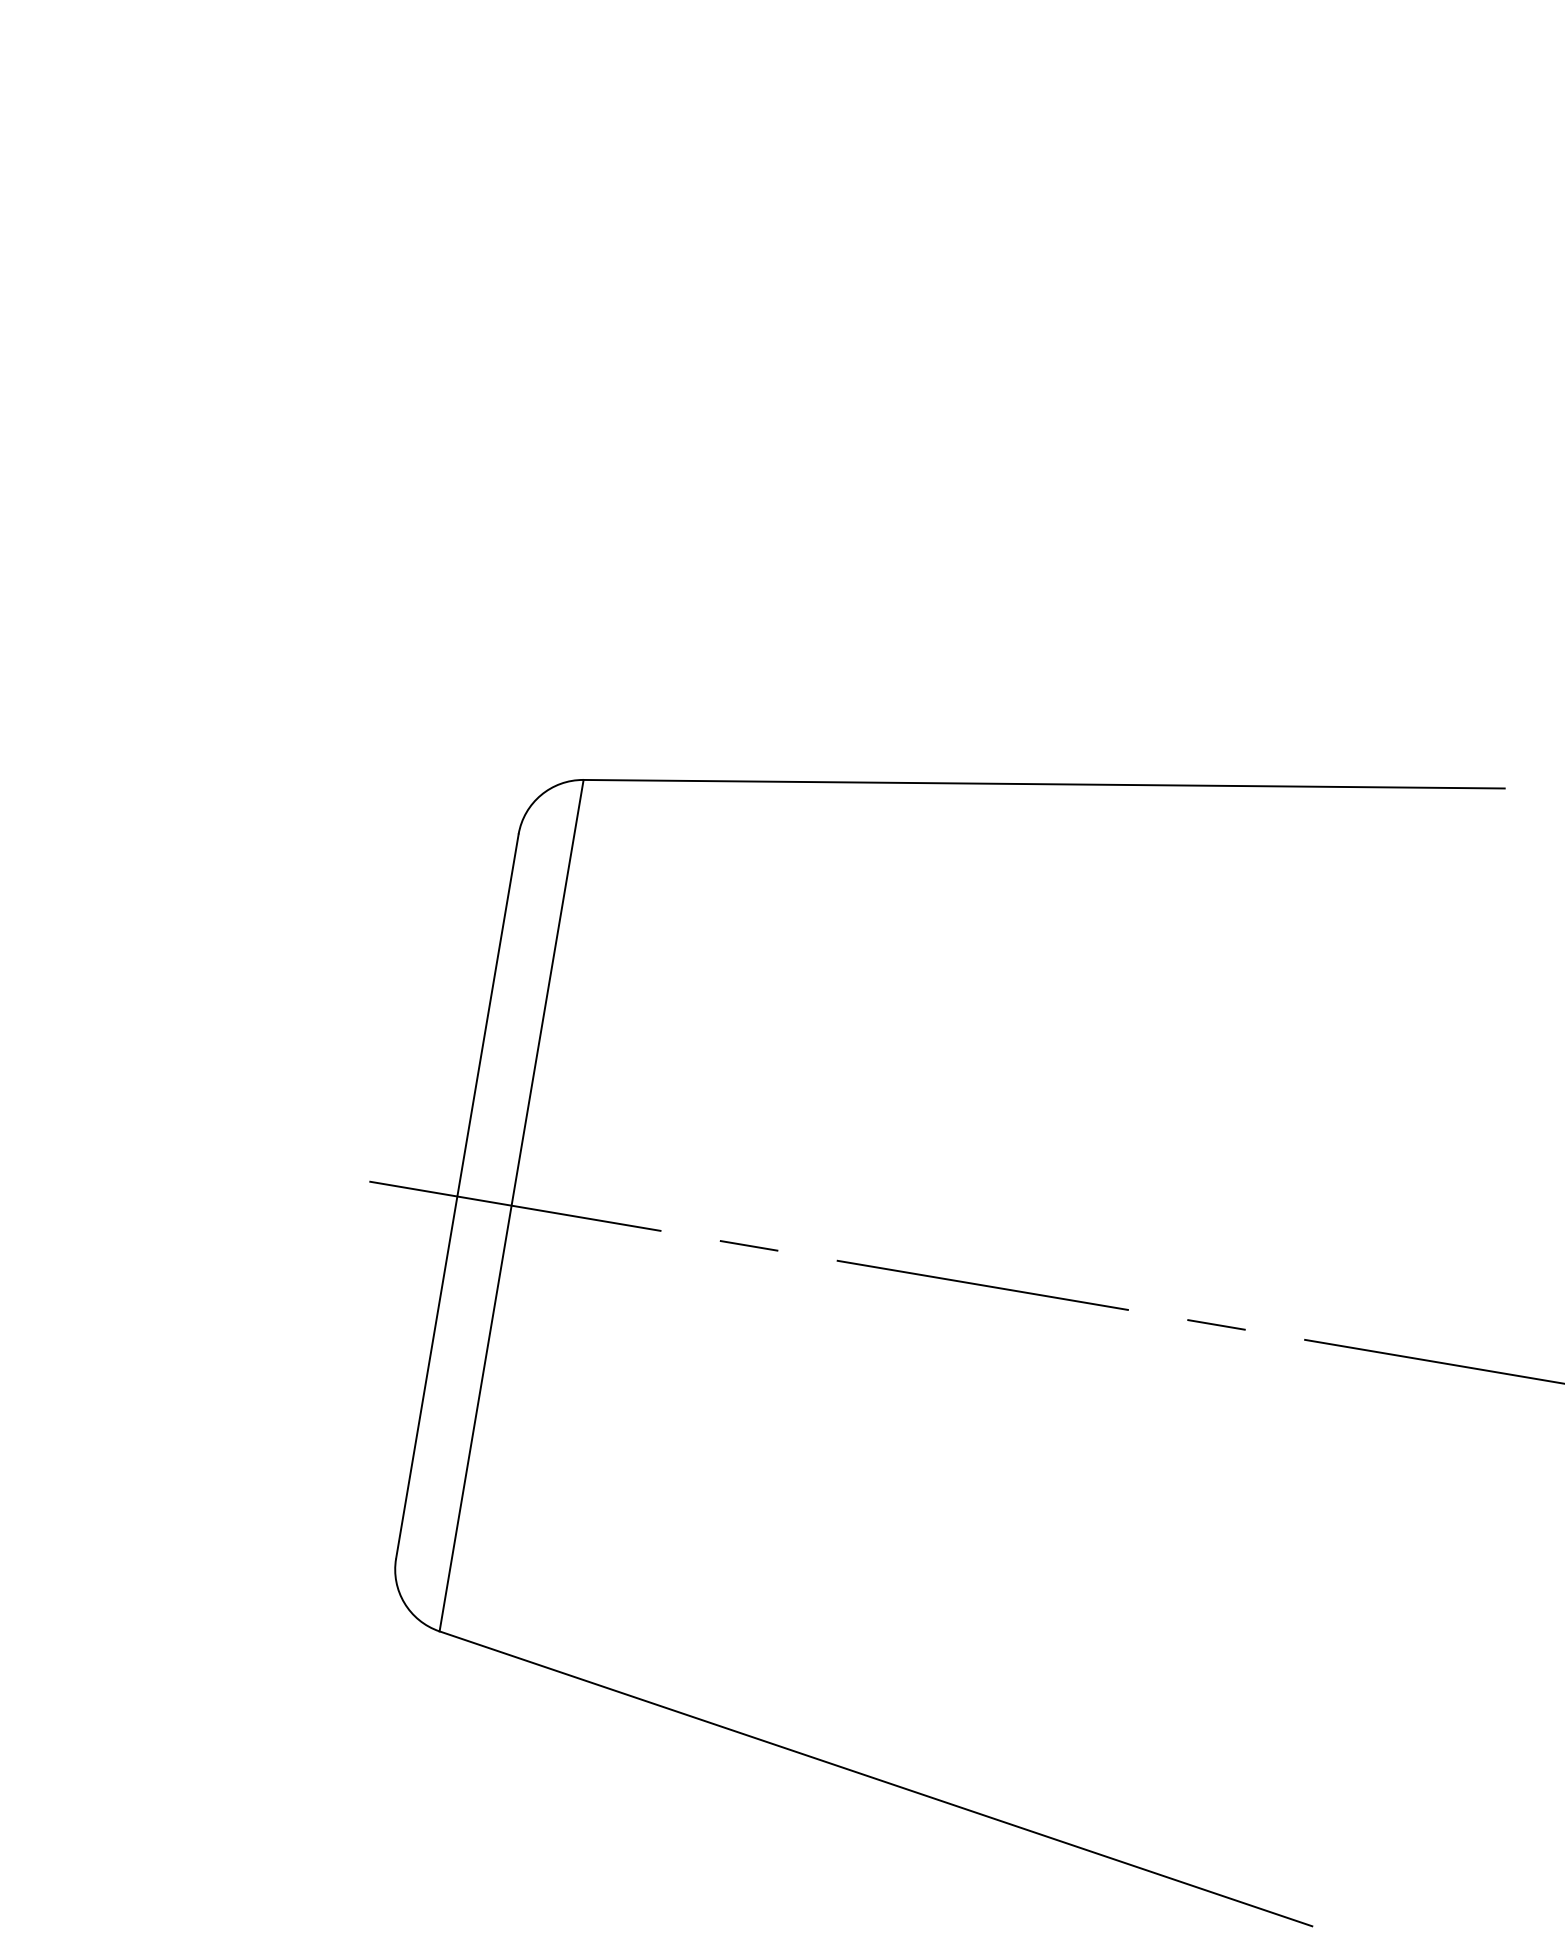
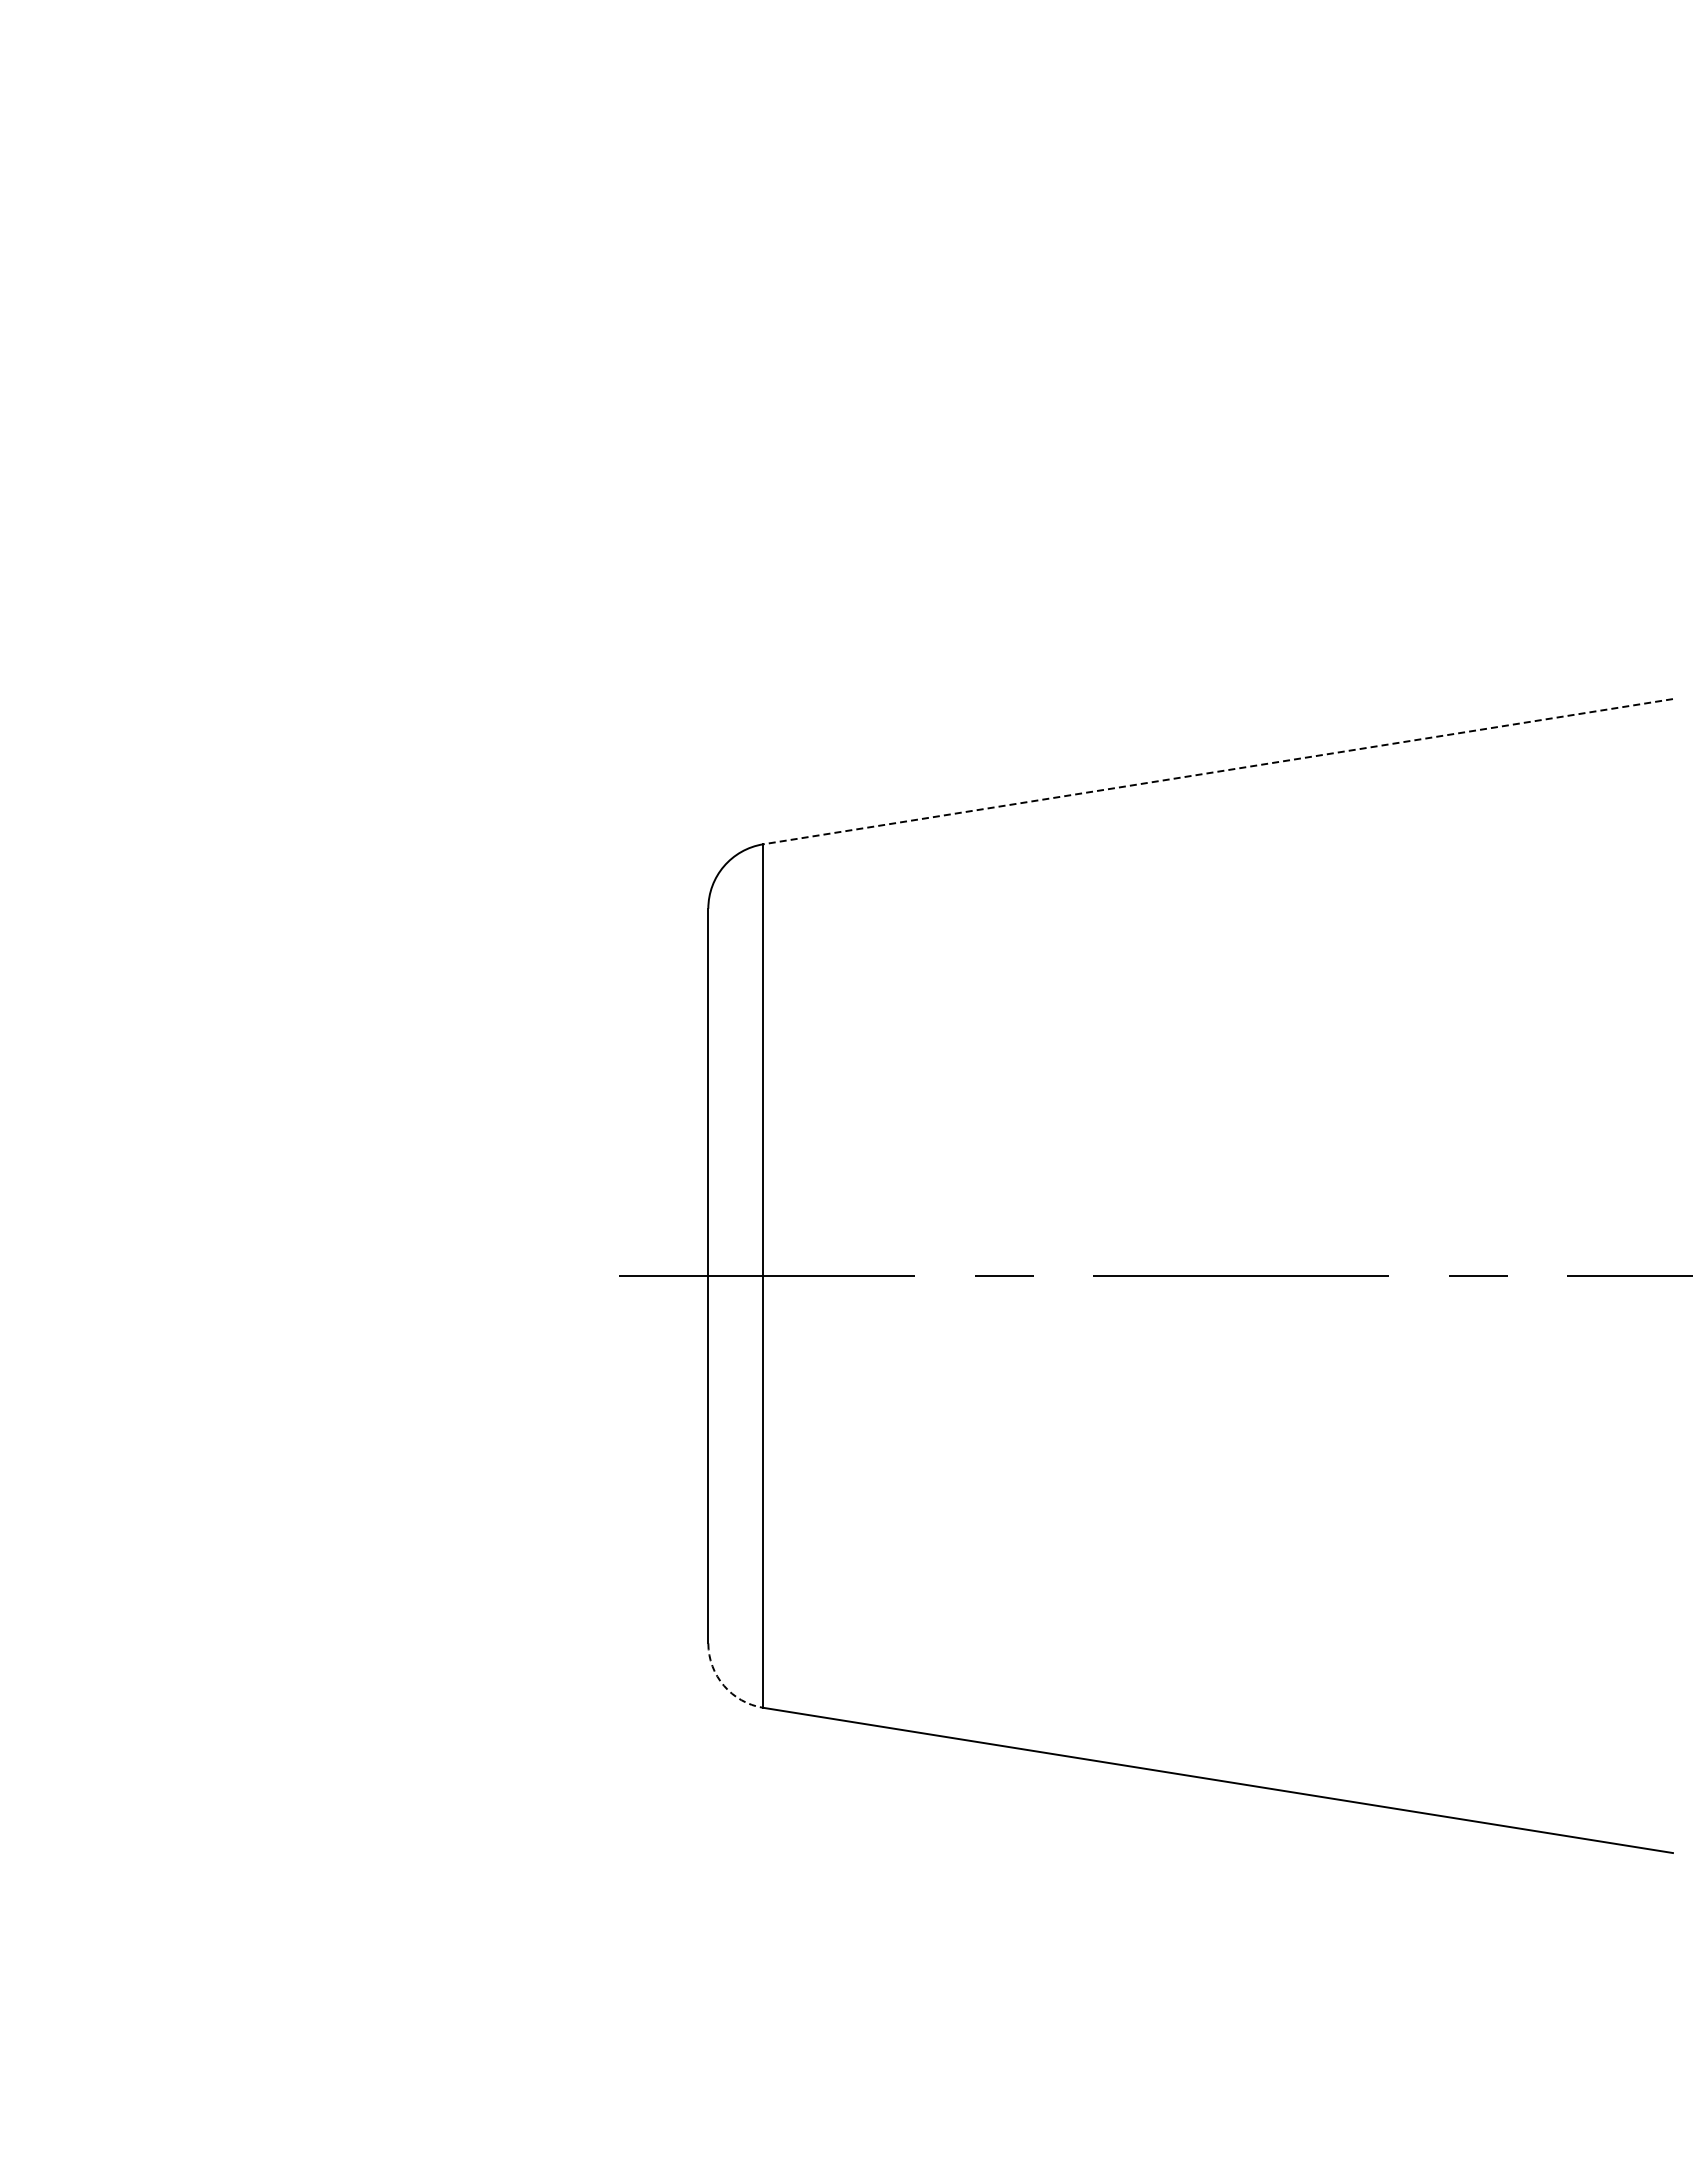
line: (1044, 784) -> (1218, 771), solid -> dashed
arc: (404, 1602) -> (723, 1685), solid -> dashed

